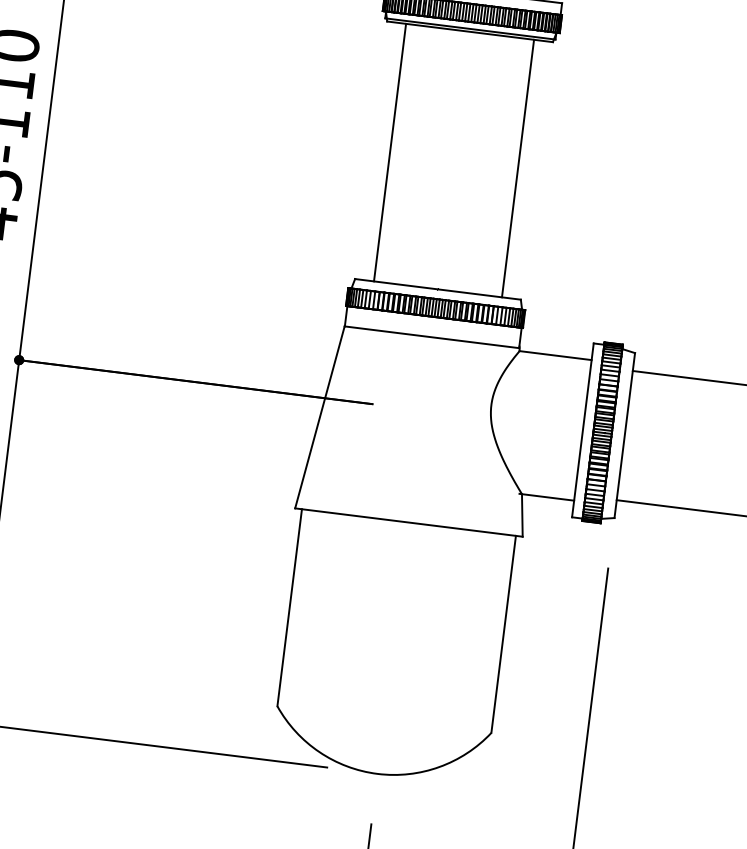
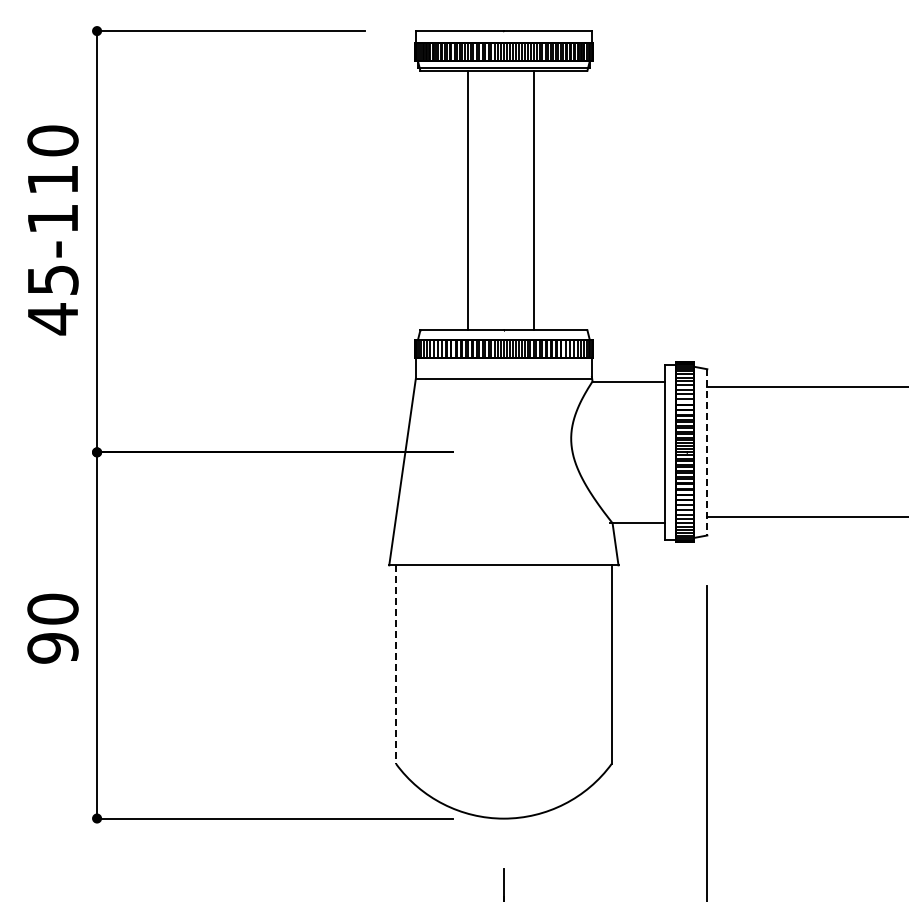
line: (390, 152) -> (468, 200), moved
line: (518, 168) -> (534, 200), moved
line: (624, 435) -> (707, 452), solid -> dashed
line: (289, 608) -> (396, 665), solid -> dashed

